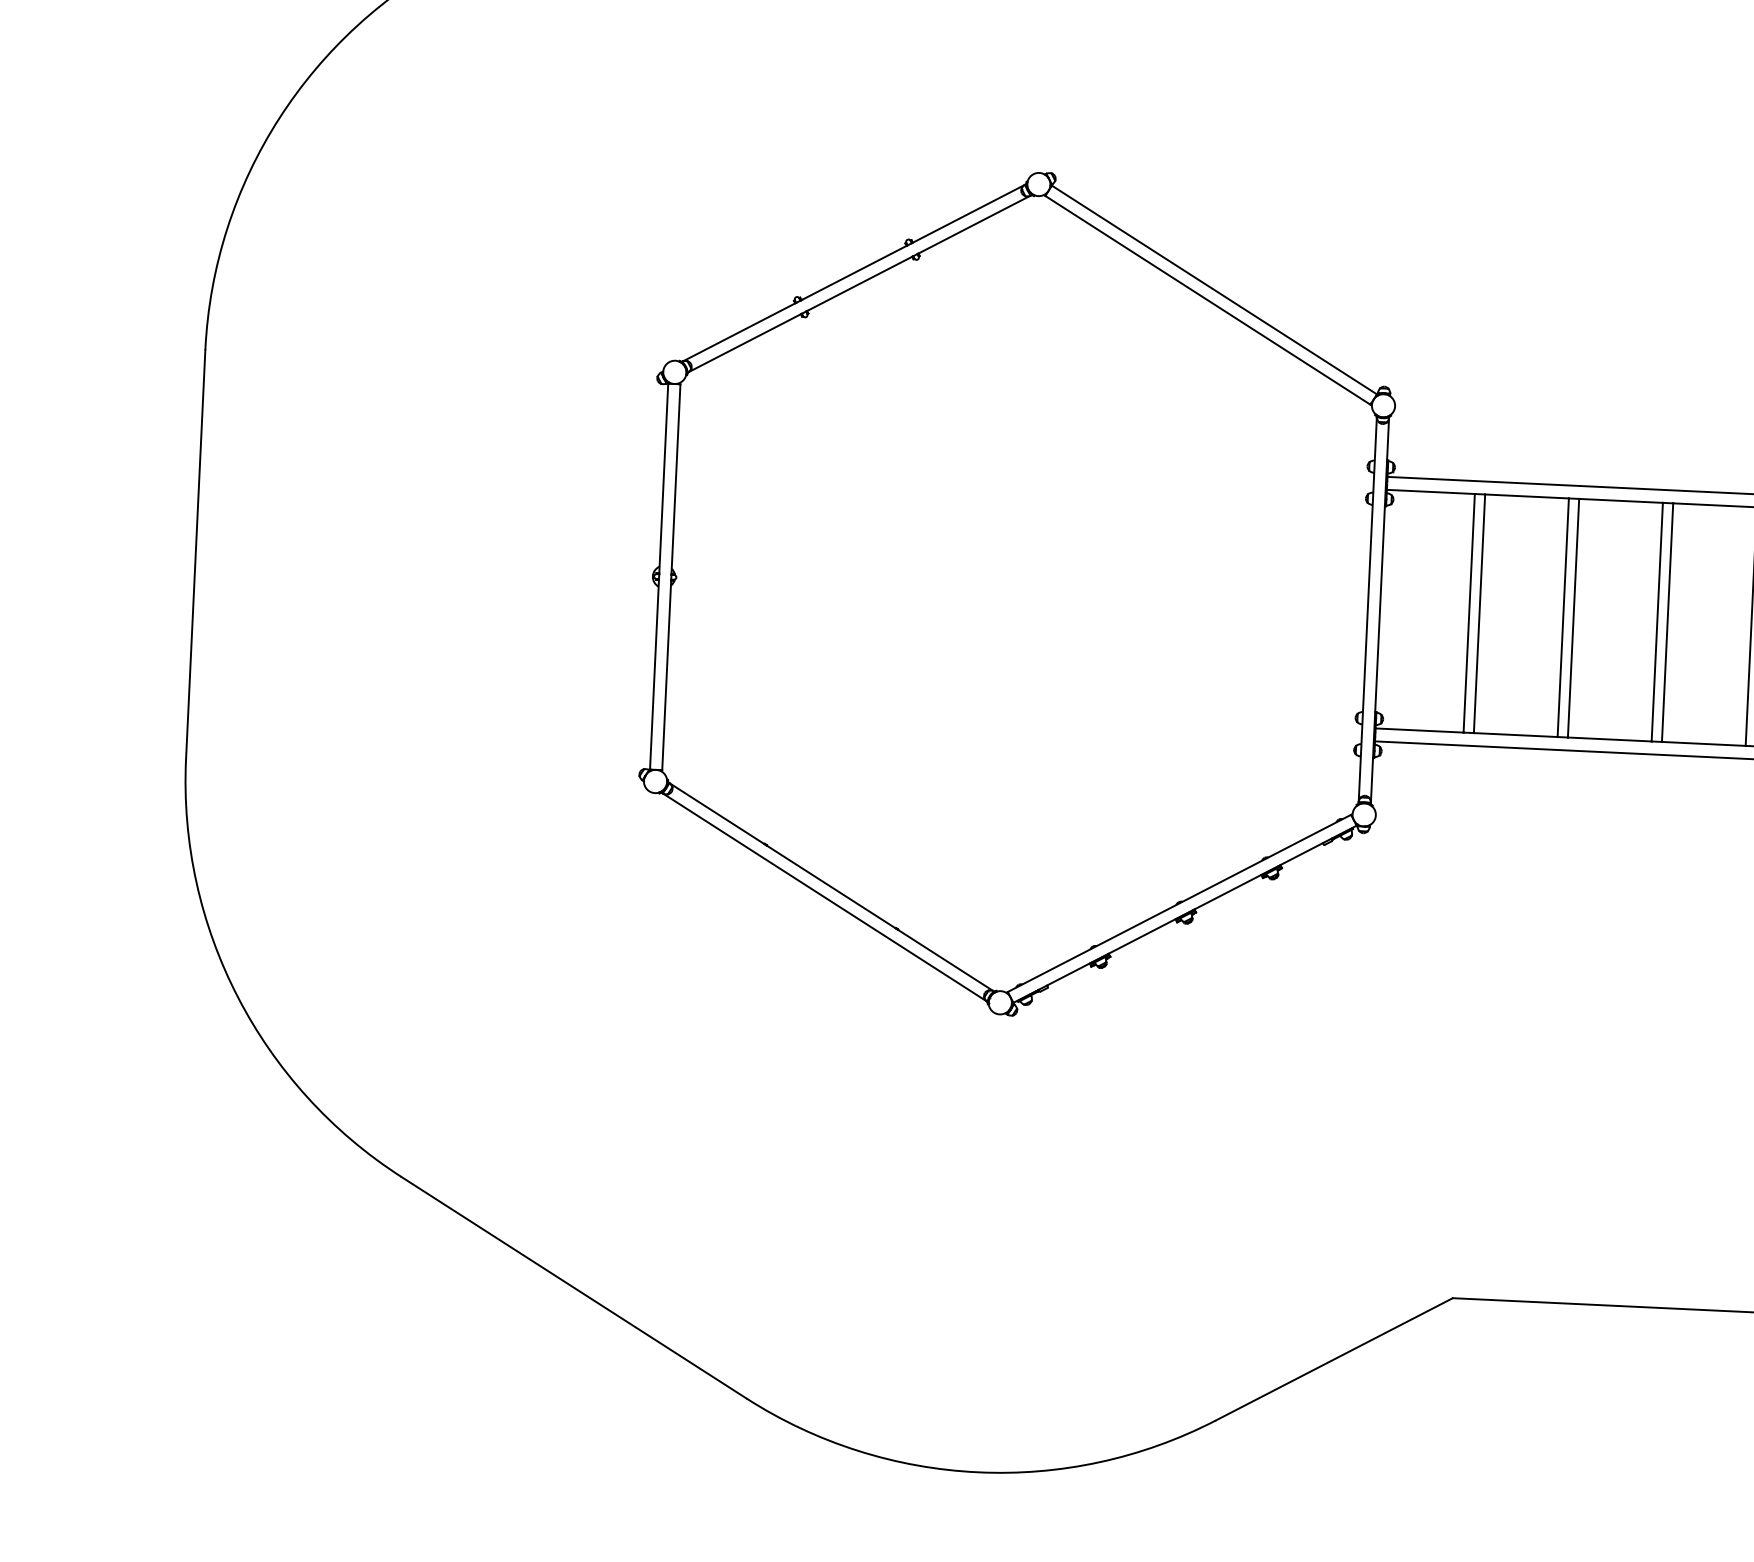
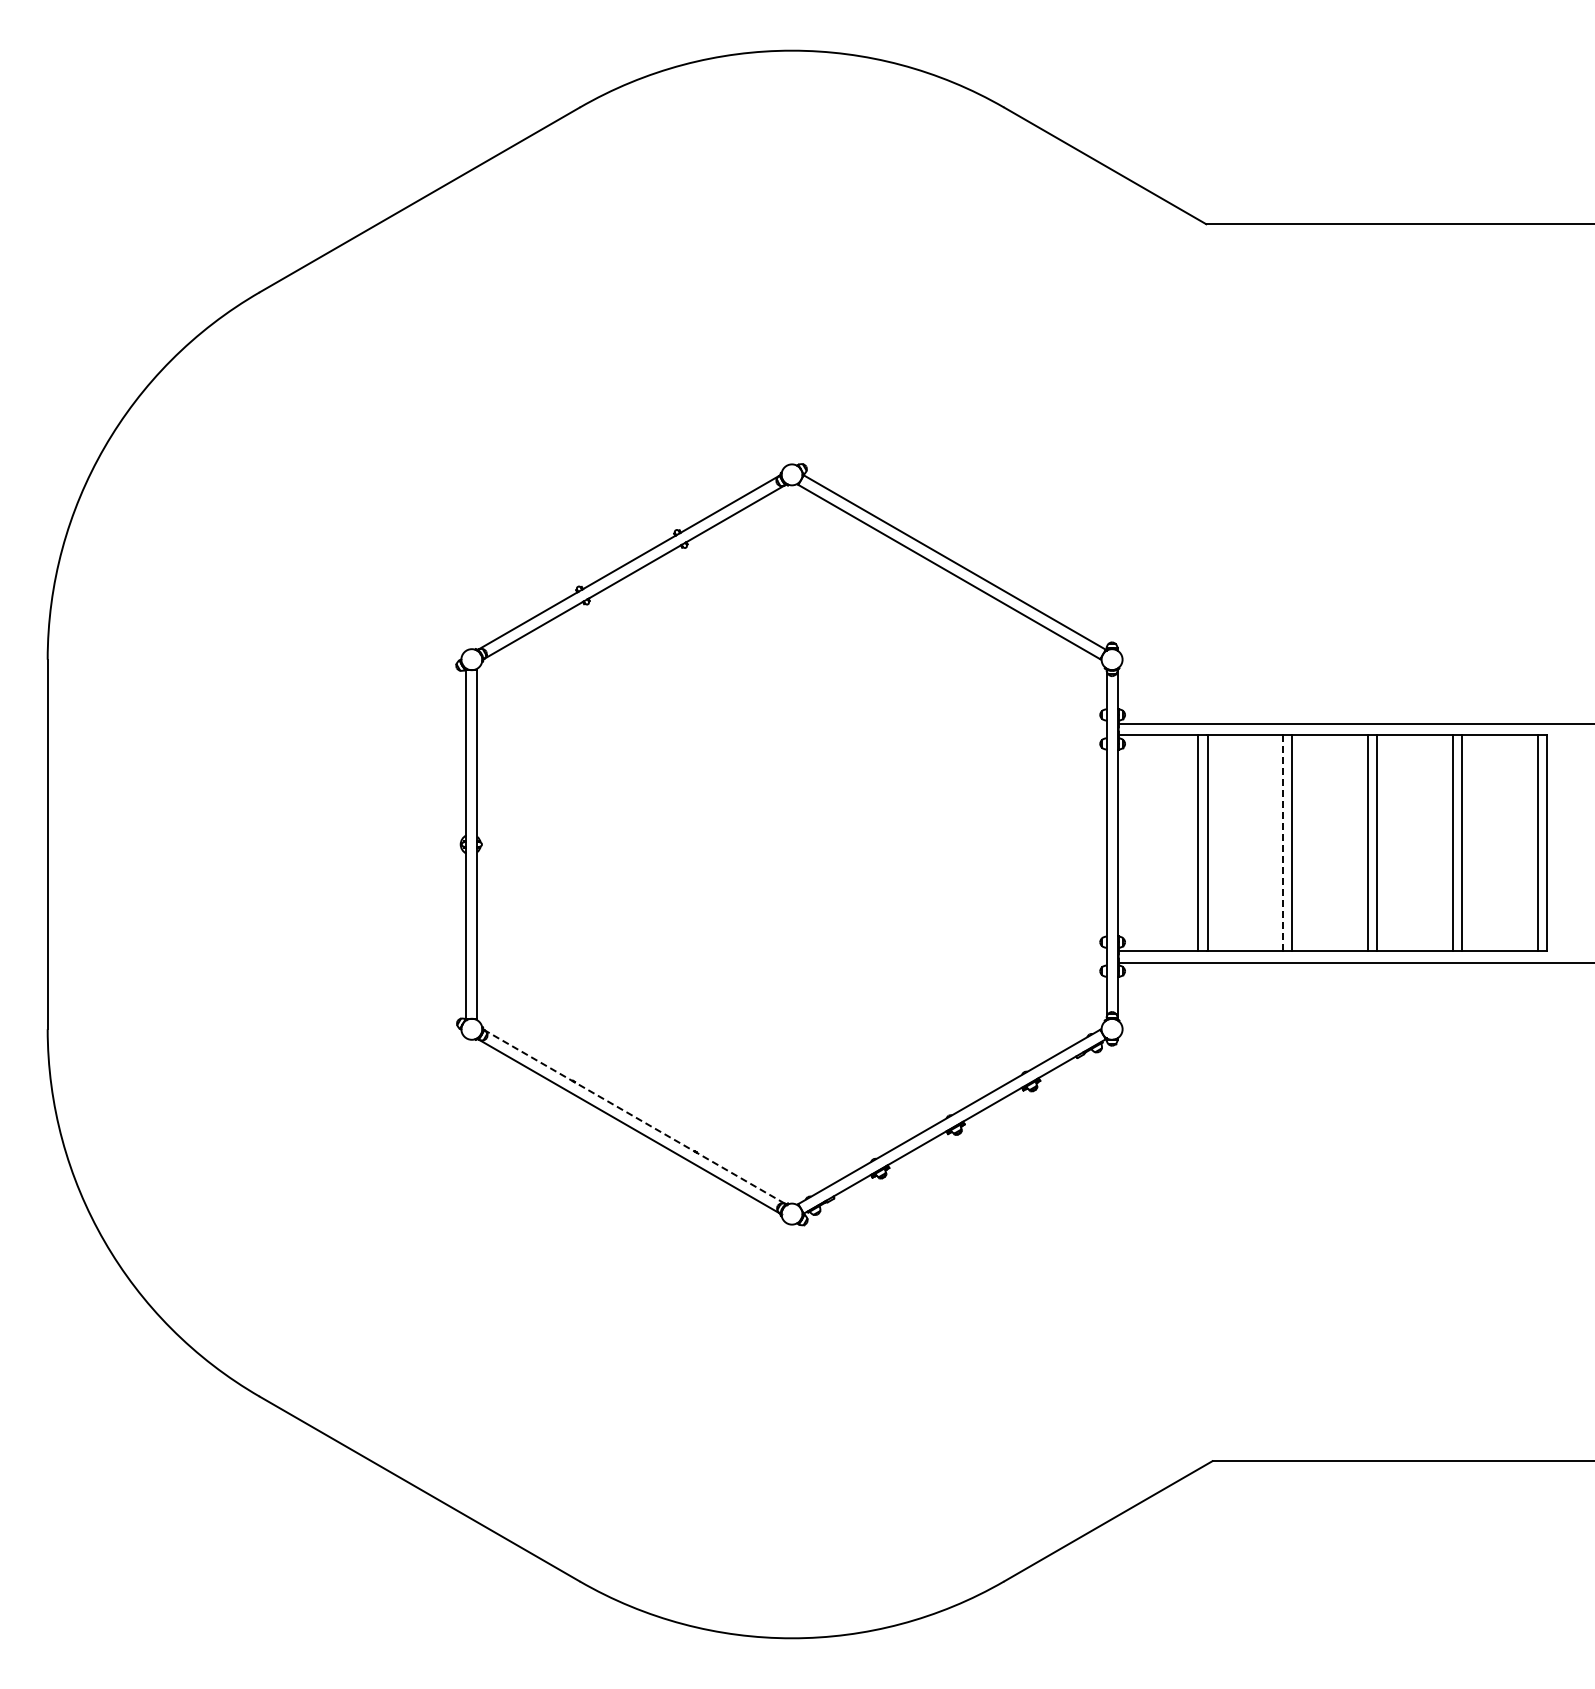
line: (1563, 618) -> (1283, 843), solid -> dashed
line: (831, 886) -> (634, 1116), solid -> dashed

